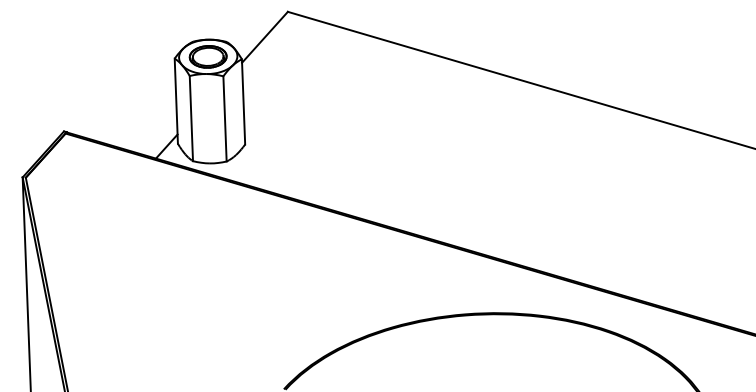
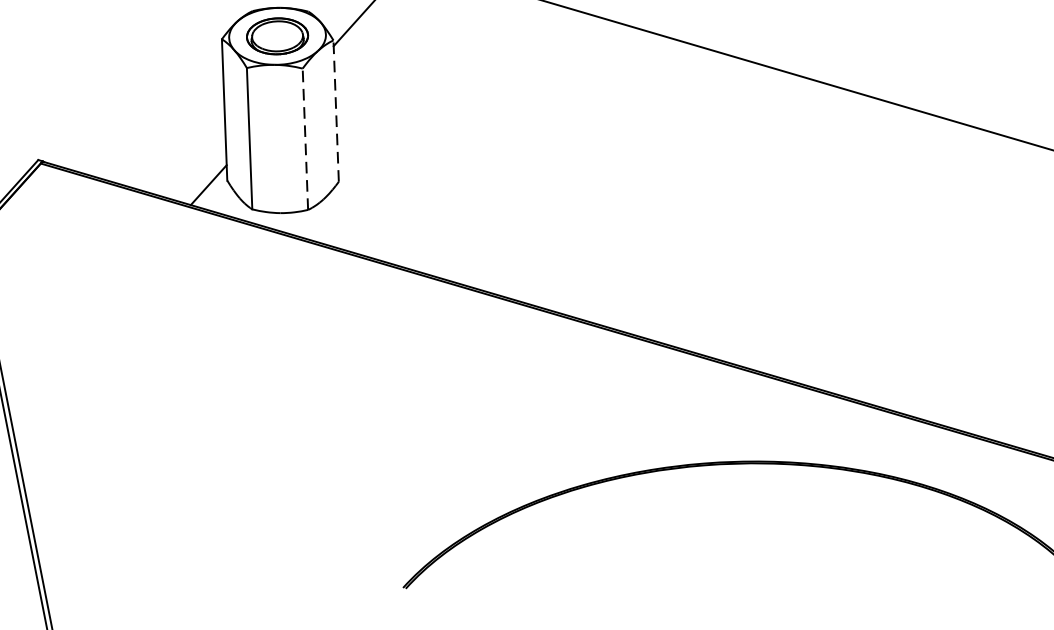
line: (243, 101) -> (336, 110), solid -> dashed
line: (225, 118) -> (306, 138), solid -> dashed

